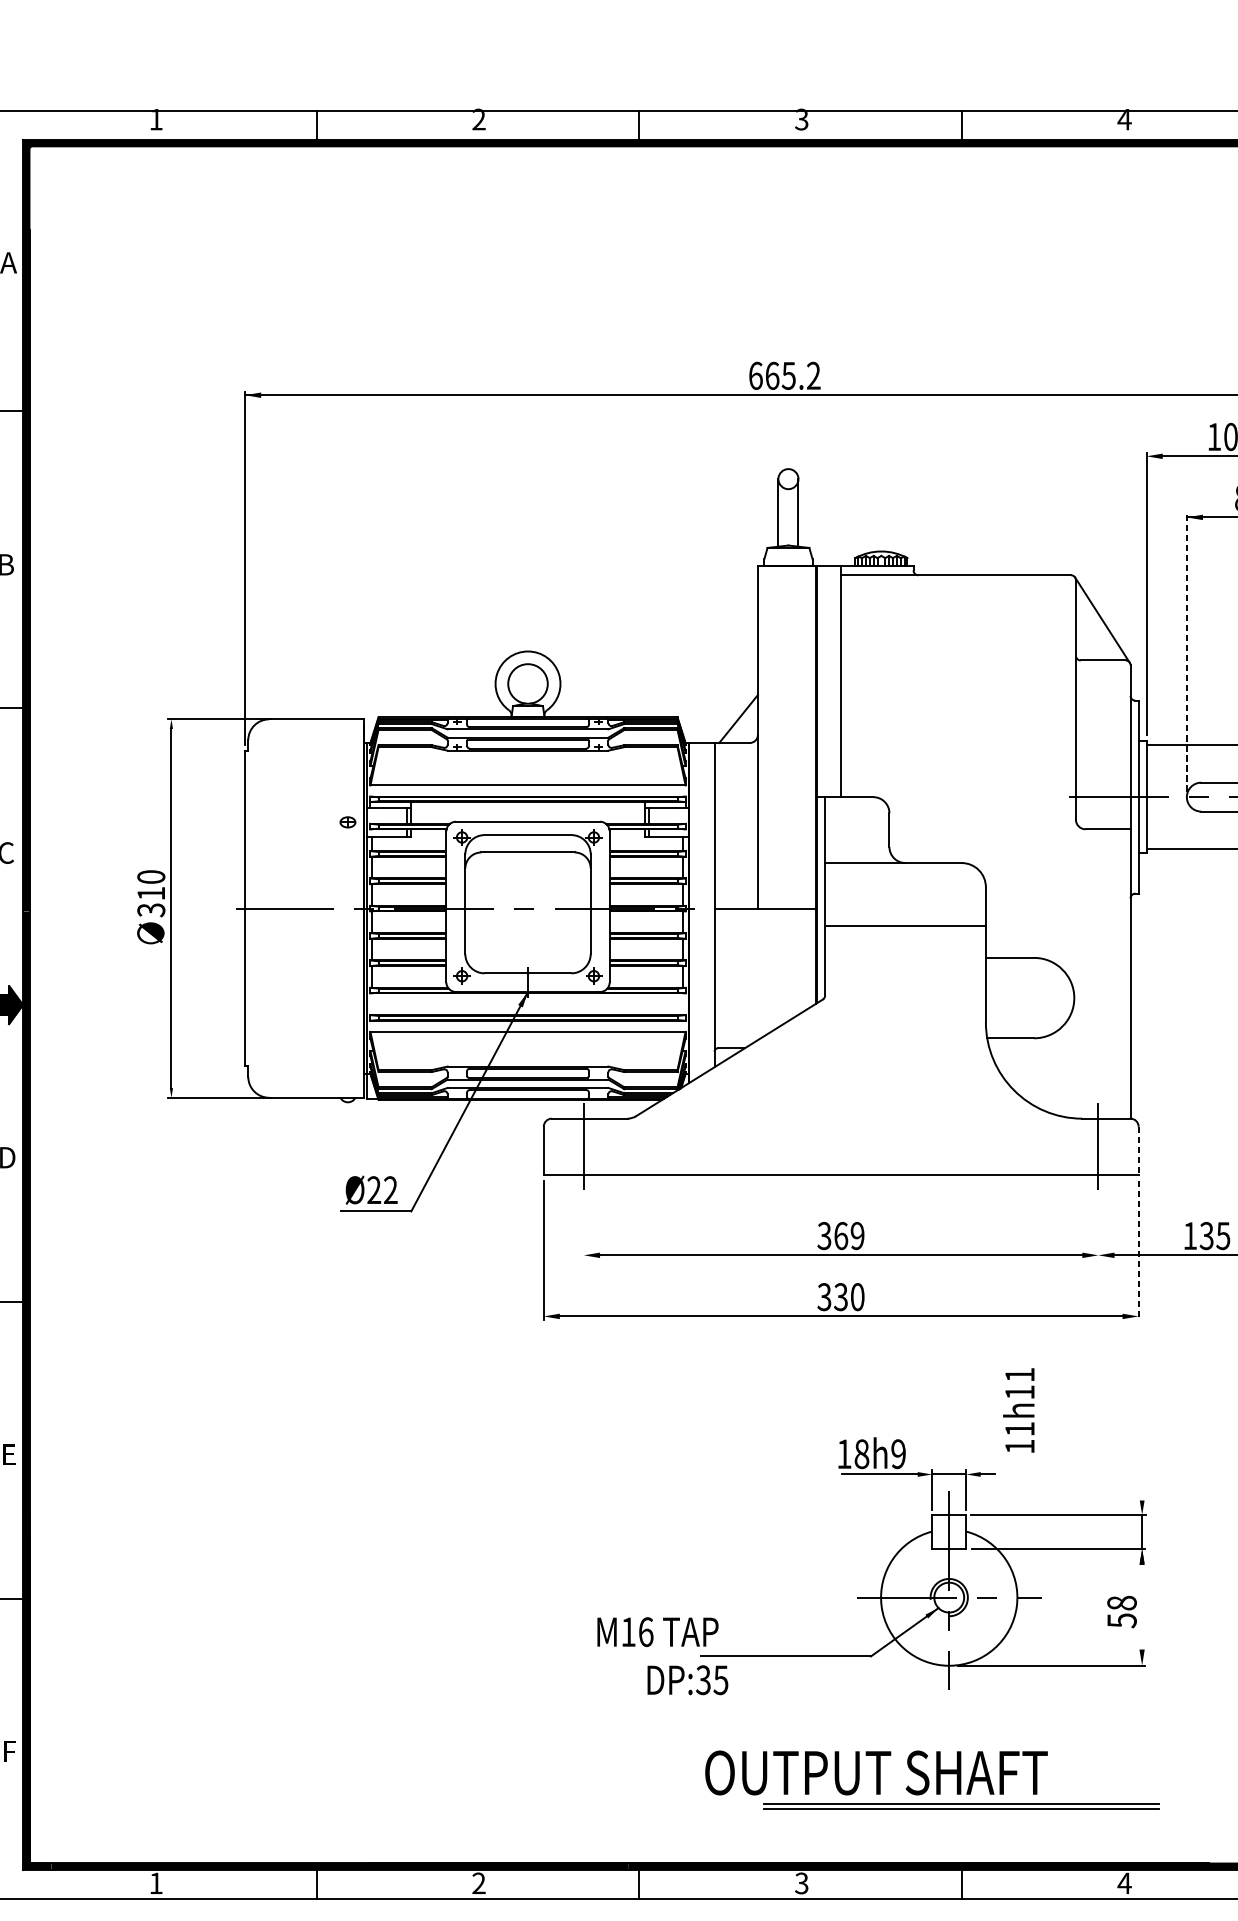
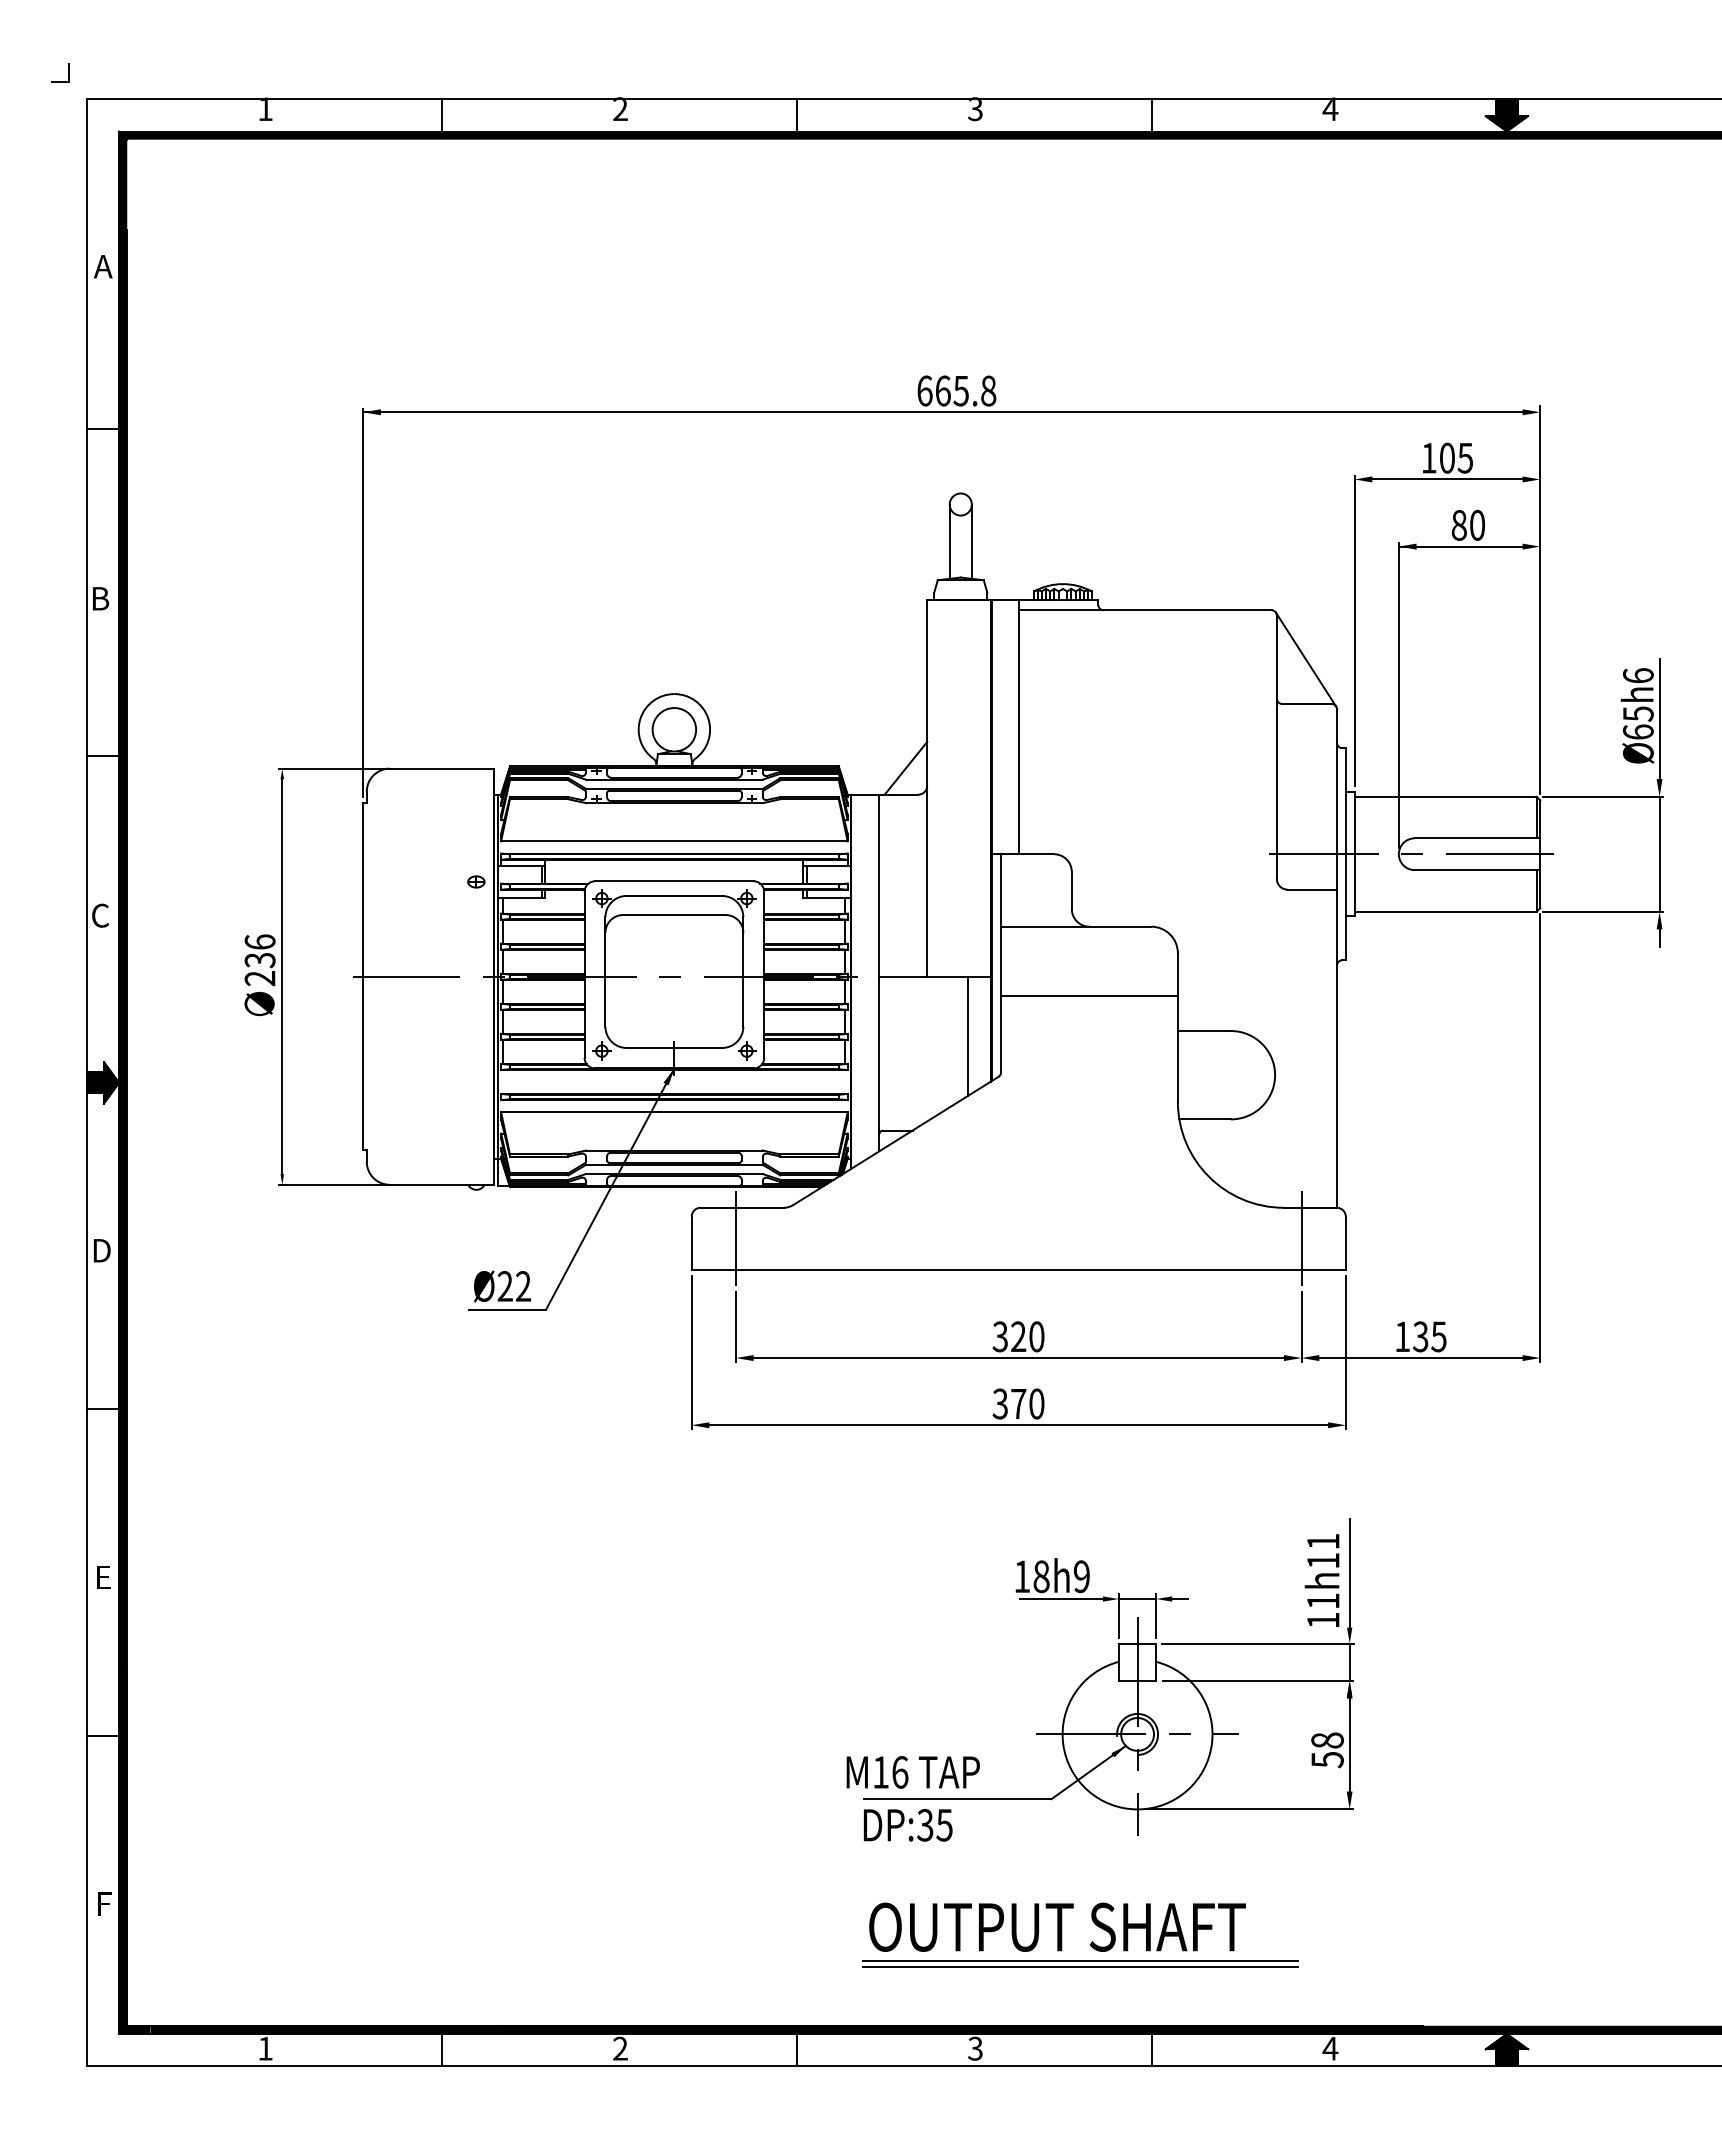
text: (813, 375) -> (988, 390), 665.2 -> 665.8
line: (1186, 652) -> (1398, 695), dashed -> solid
text: (150, 893) -> (259, 960), 310 -> 236
line: (794, 962) -> (967, 1036), added
line: (1138, 1151) -> (1345, 1243), dashed -> solid
line: (583, 1226) -> (735, 1326), added
line: (1098, 1226) -> (1301, 1326), added
text: (849, 1235) -> (1027, 1336), 369 -> 320
line: (1138, 1250) -> (1345, 1352), dashed -> solid
text: (840, 1296) -> (1018, 1403), 330 -> 370
text: (1018, 1410) -> (1321, 1580), moved
line: (1141, 1451) -> (1349, 1573), added
line: (1141, 1606) -> (1349, 1744), added
text: (657, 1632) -> (912, 1772), moved
text: (688, 1679) -> (908, 1824), moved
part: (961, 1805) -> (1080, 1963), moved

